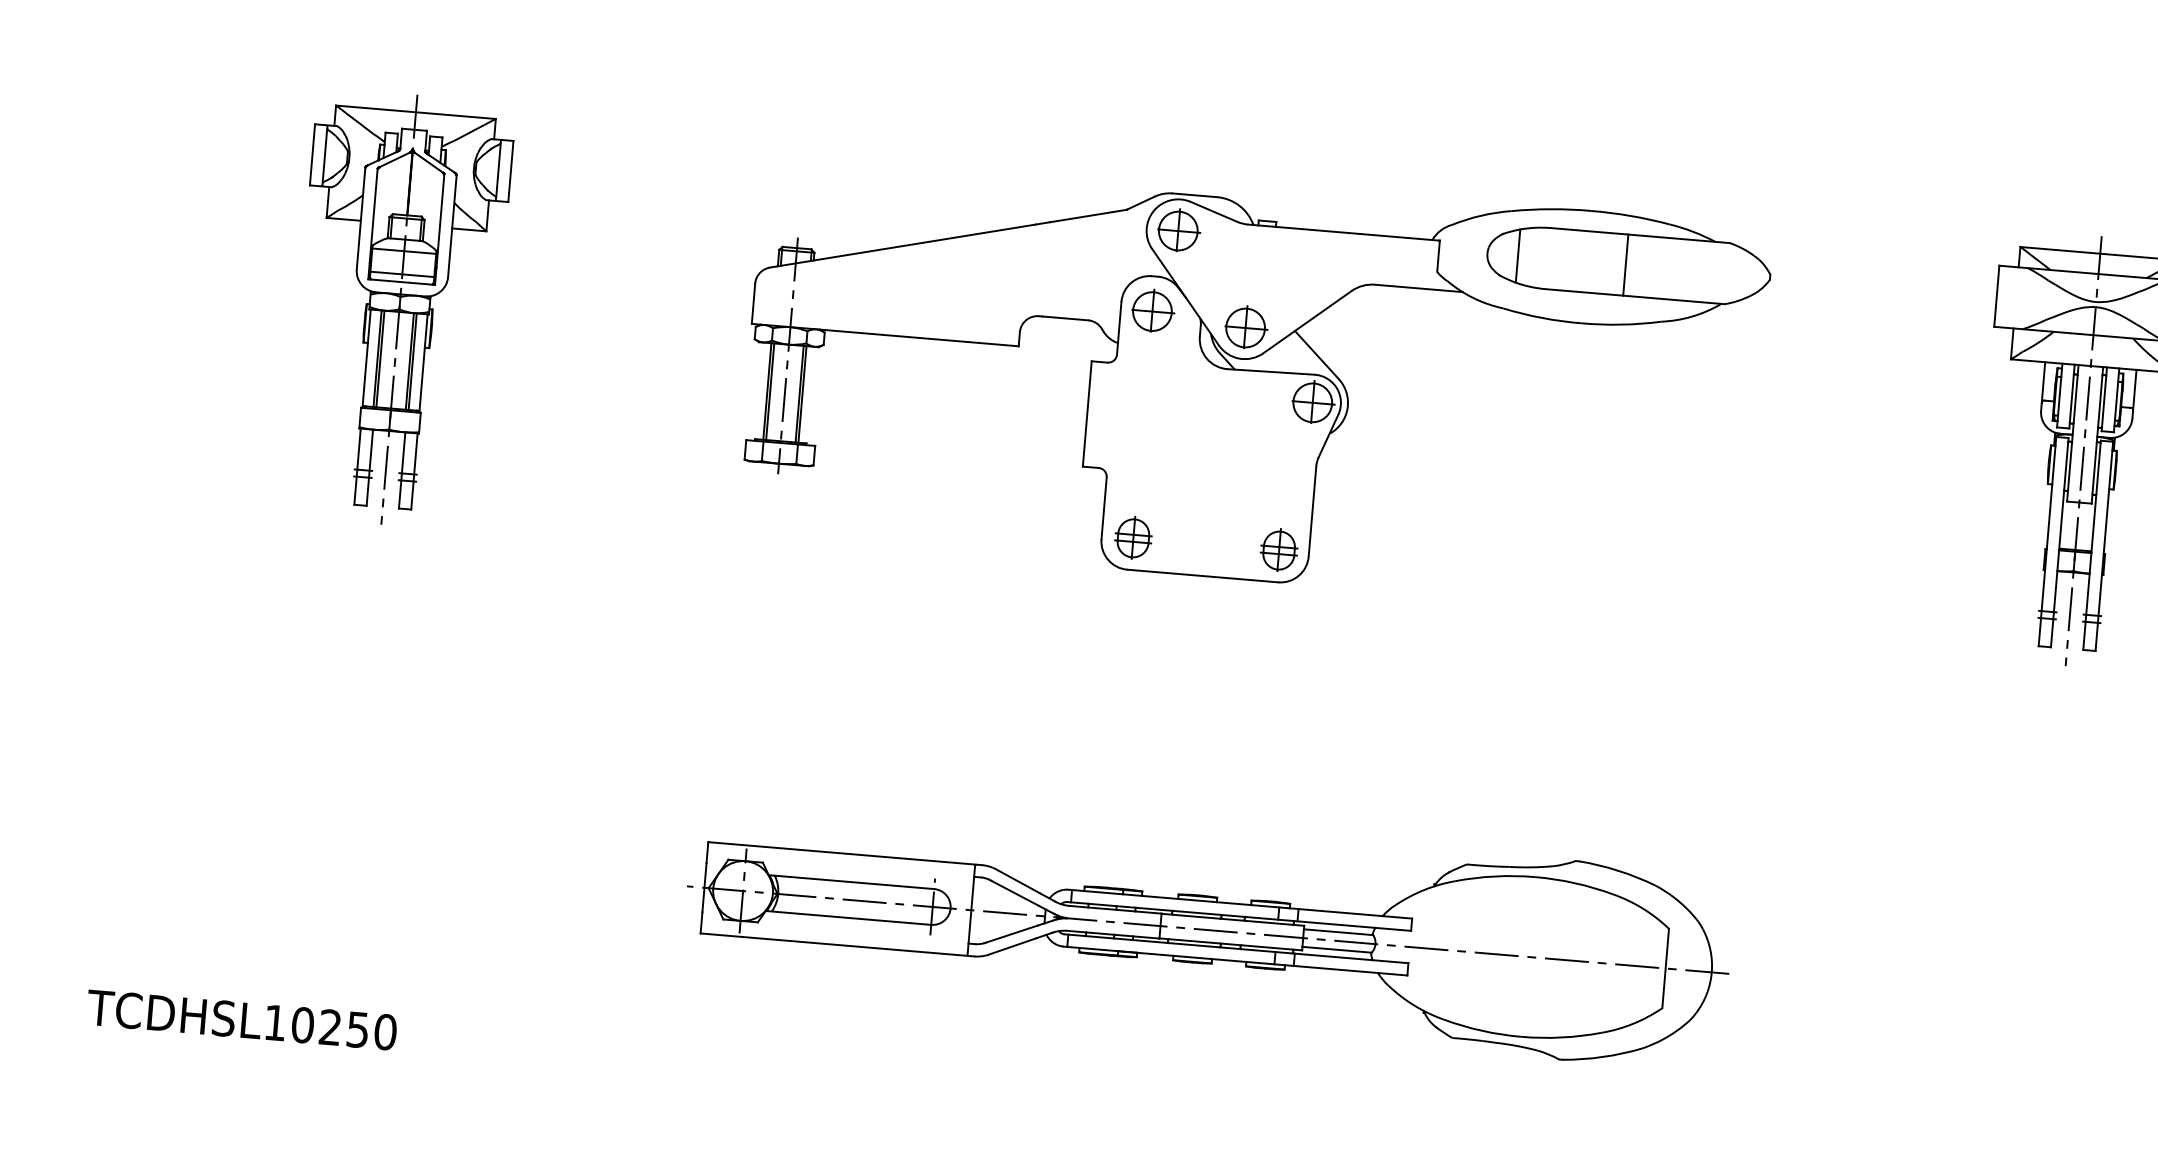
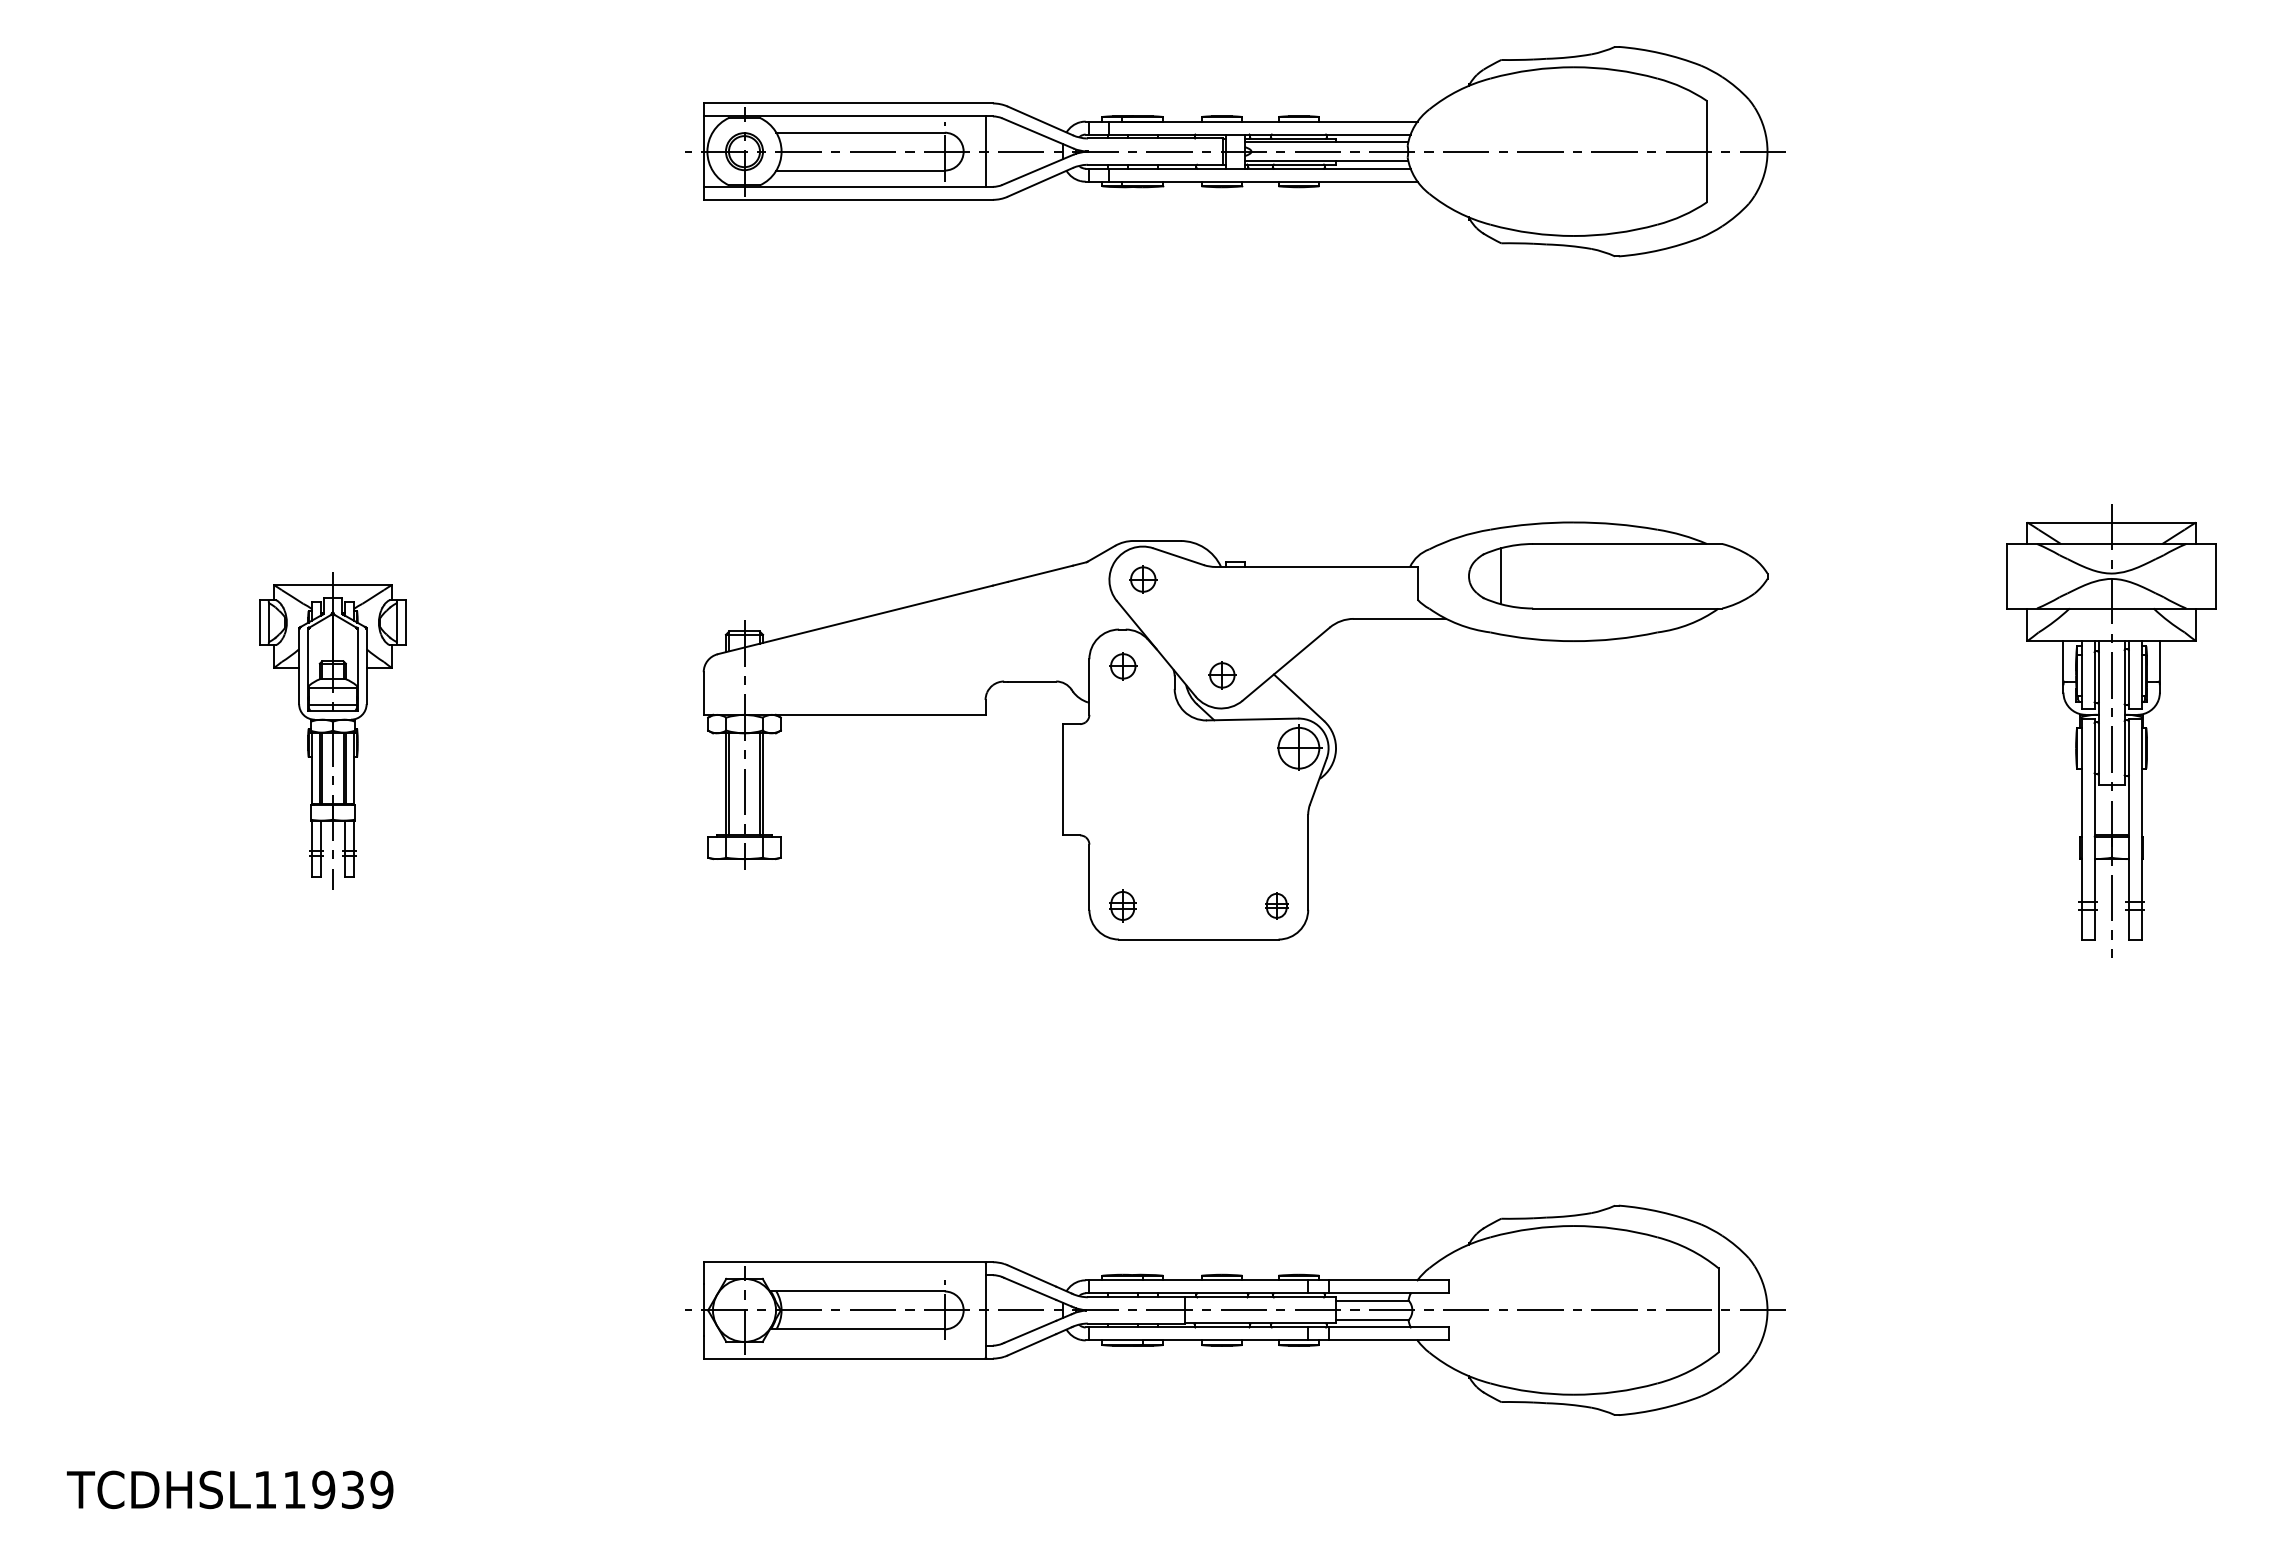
part: (1179, 229) -> (1143, 578), size x0.6
line: (1626, 264) -> (1615, 575), removed
part: (399, 309) -> (332, 730), size x0.7
part: (1153, 310) -> (1123, 665), size x0.6
part: (1246, 326) -> (1222, 674), size x0.6
part: (1133, 537) -> (1122, 905), size x0.7
part: (1279, 549) -> (1276, 905), size x0.6
text: (344, 1028) -> (338, 1489), TCDHSL10250 -> TCDHSL11939

